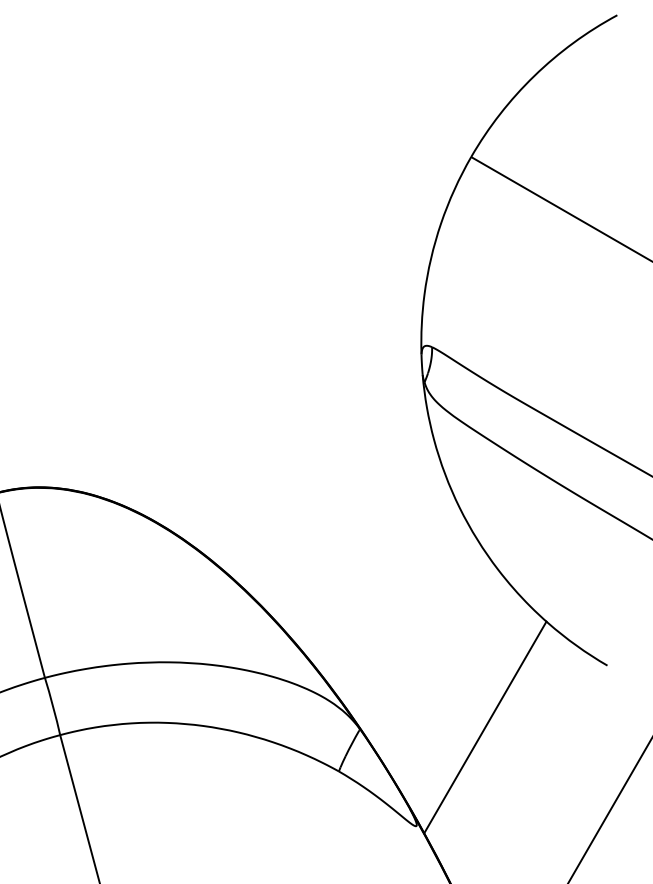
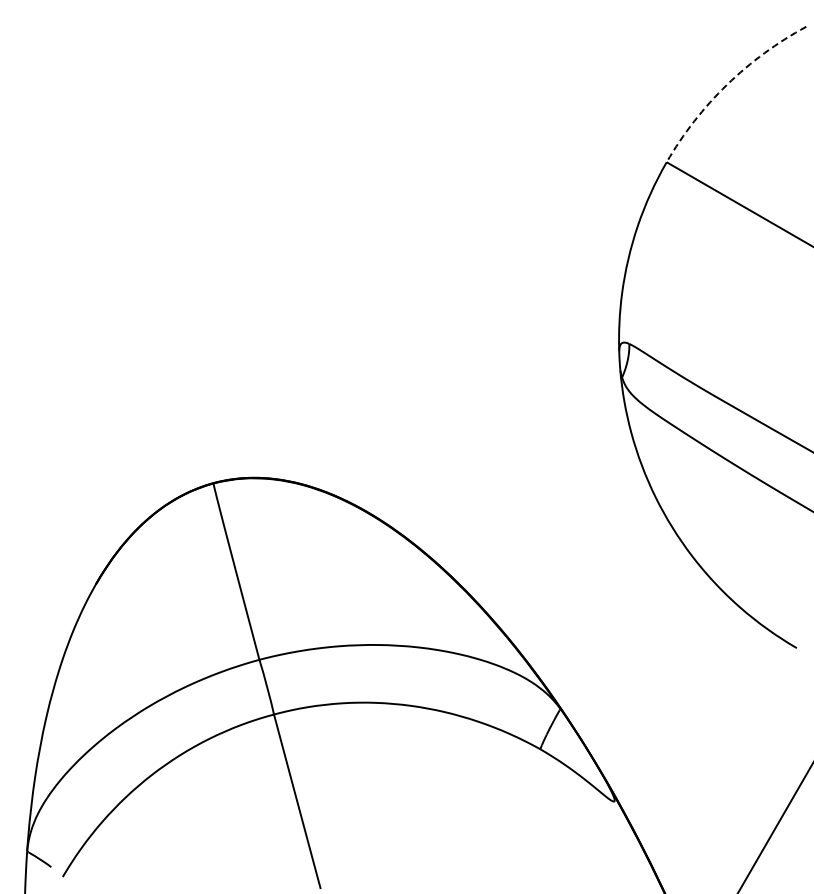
arc: (534, 75) -> (727, 84), solid -> dashed
line: (484, 727) -> (679, 707), removed

